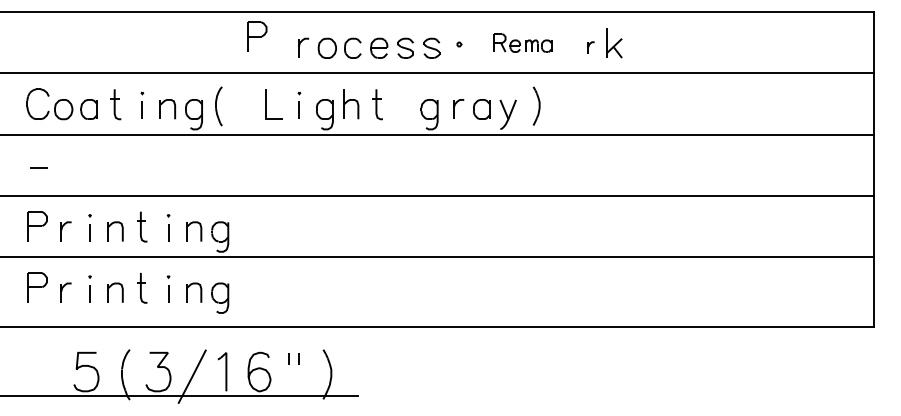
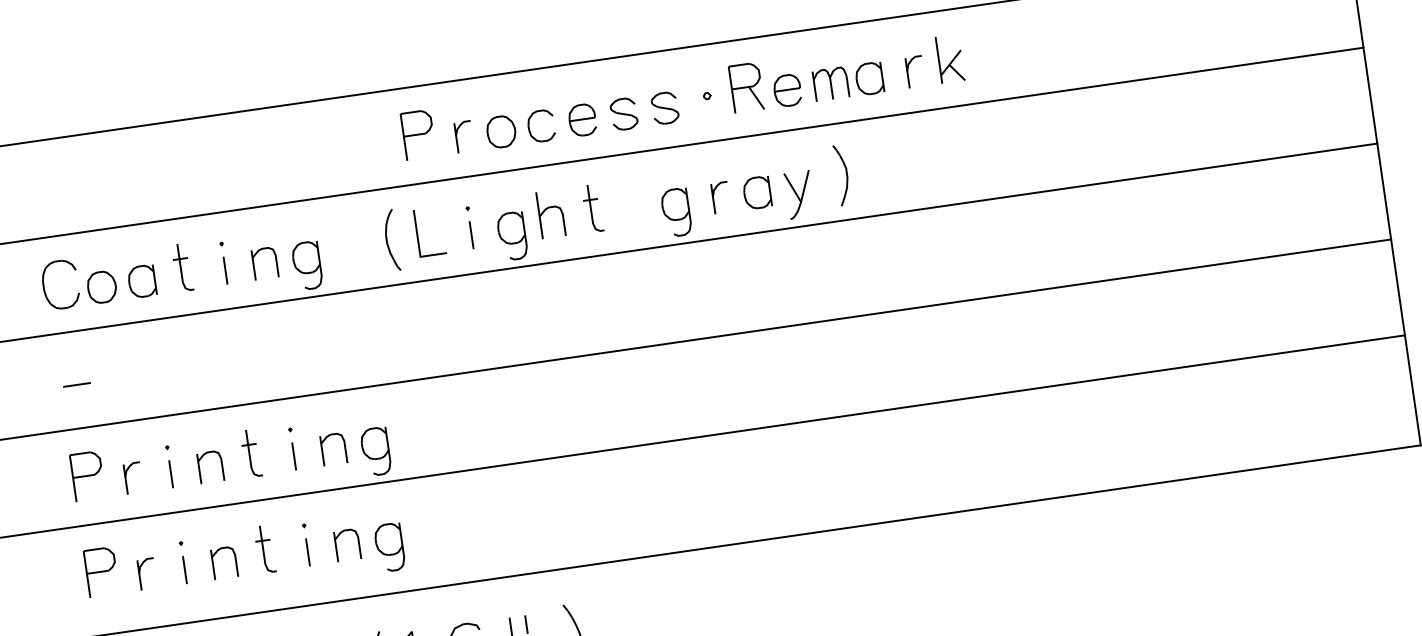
part: (257, 36) -> (418, 134), moved
part: (522, 42) -> (805, 78), size x1.67
part: (590, 47) -> (913, 71), size x1.67
part: (218, 106) -> (390, 240), moved

